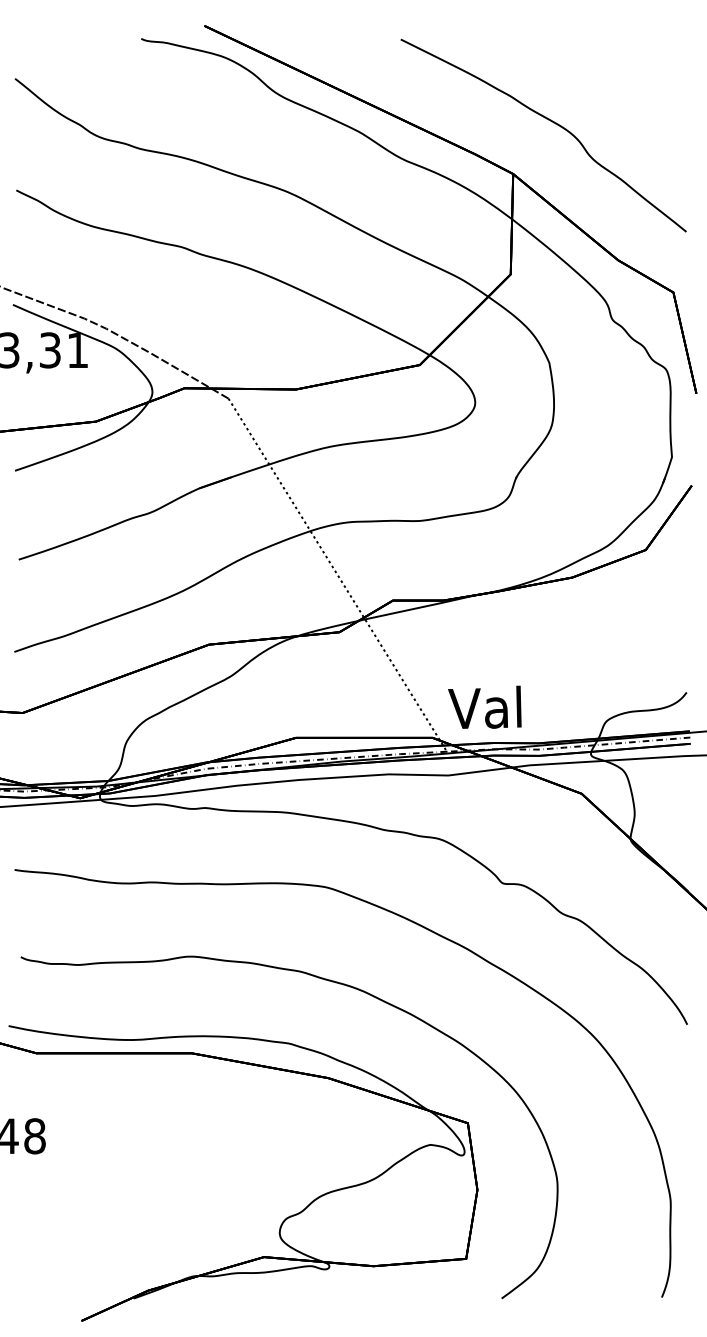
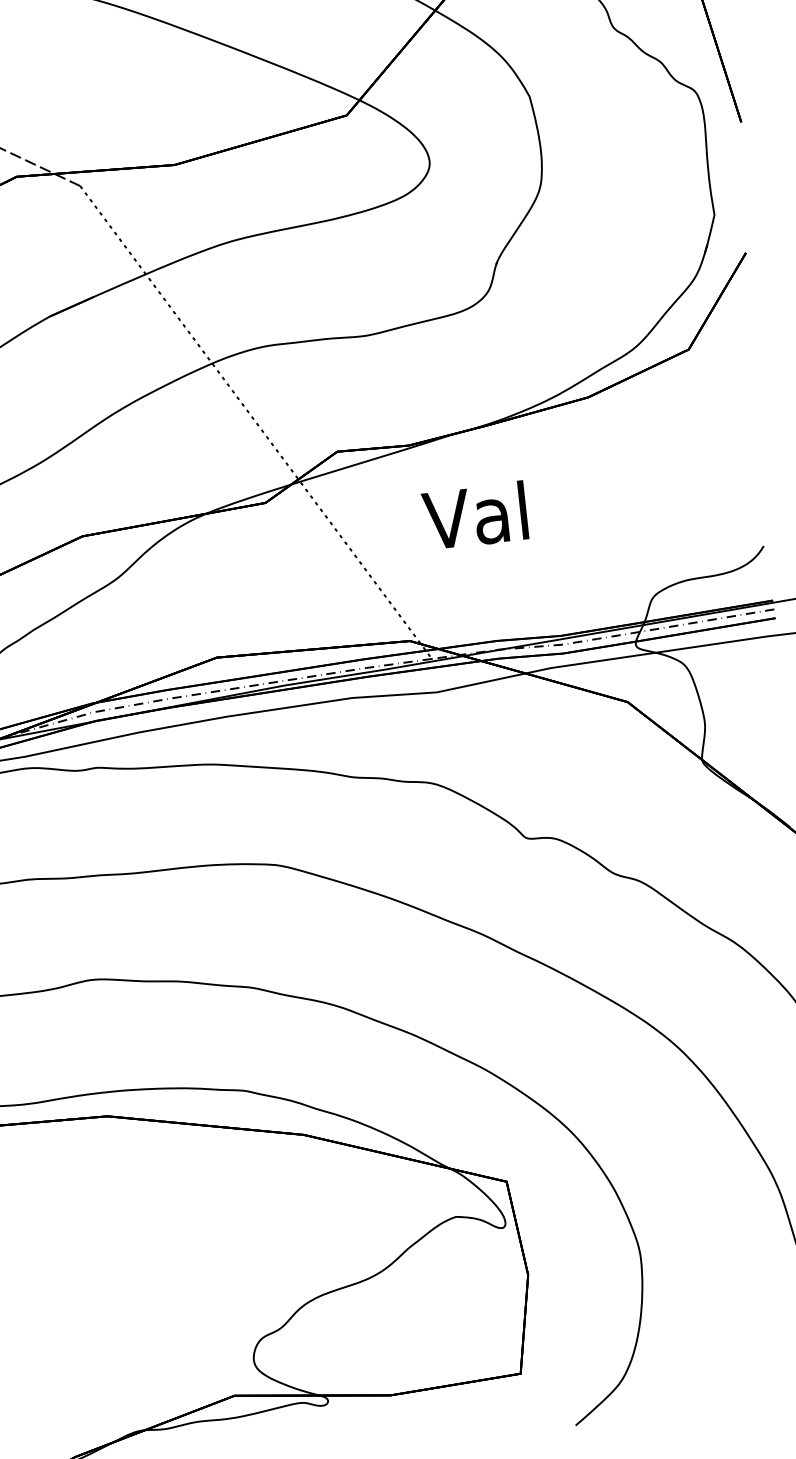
text: (484, 706) -> (474, 513), moved

